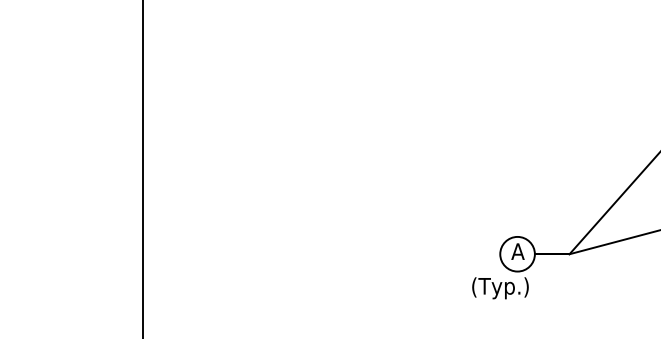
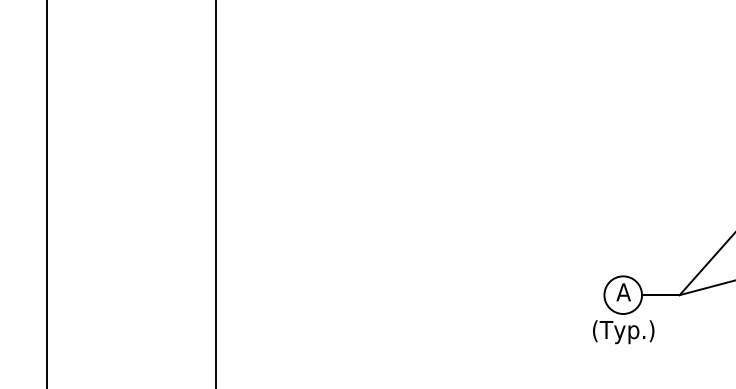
text: (500, 288) -> (623, 332), moved

